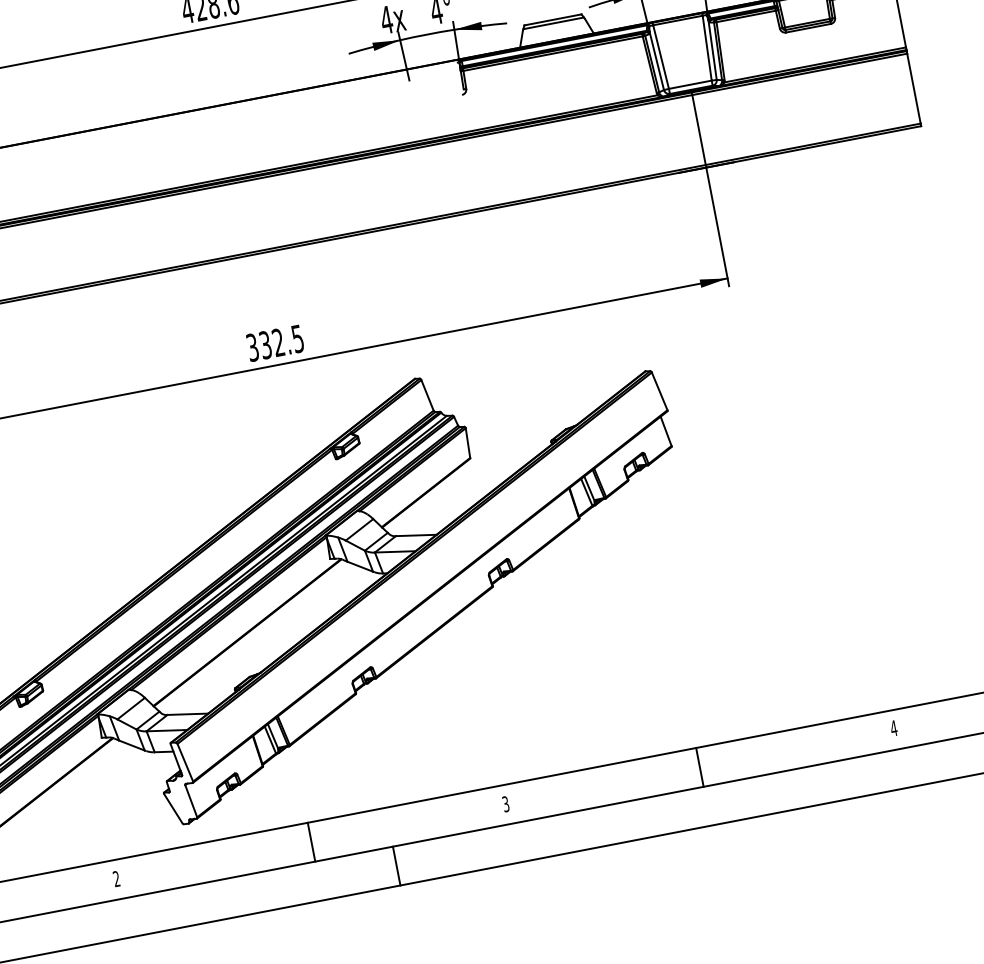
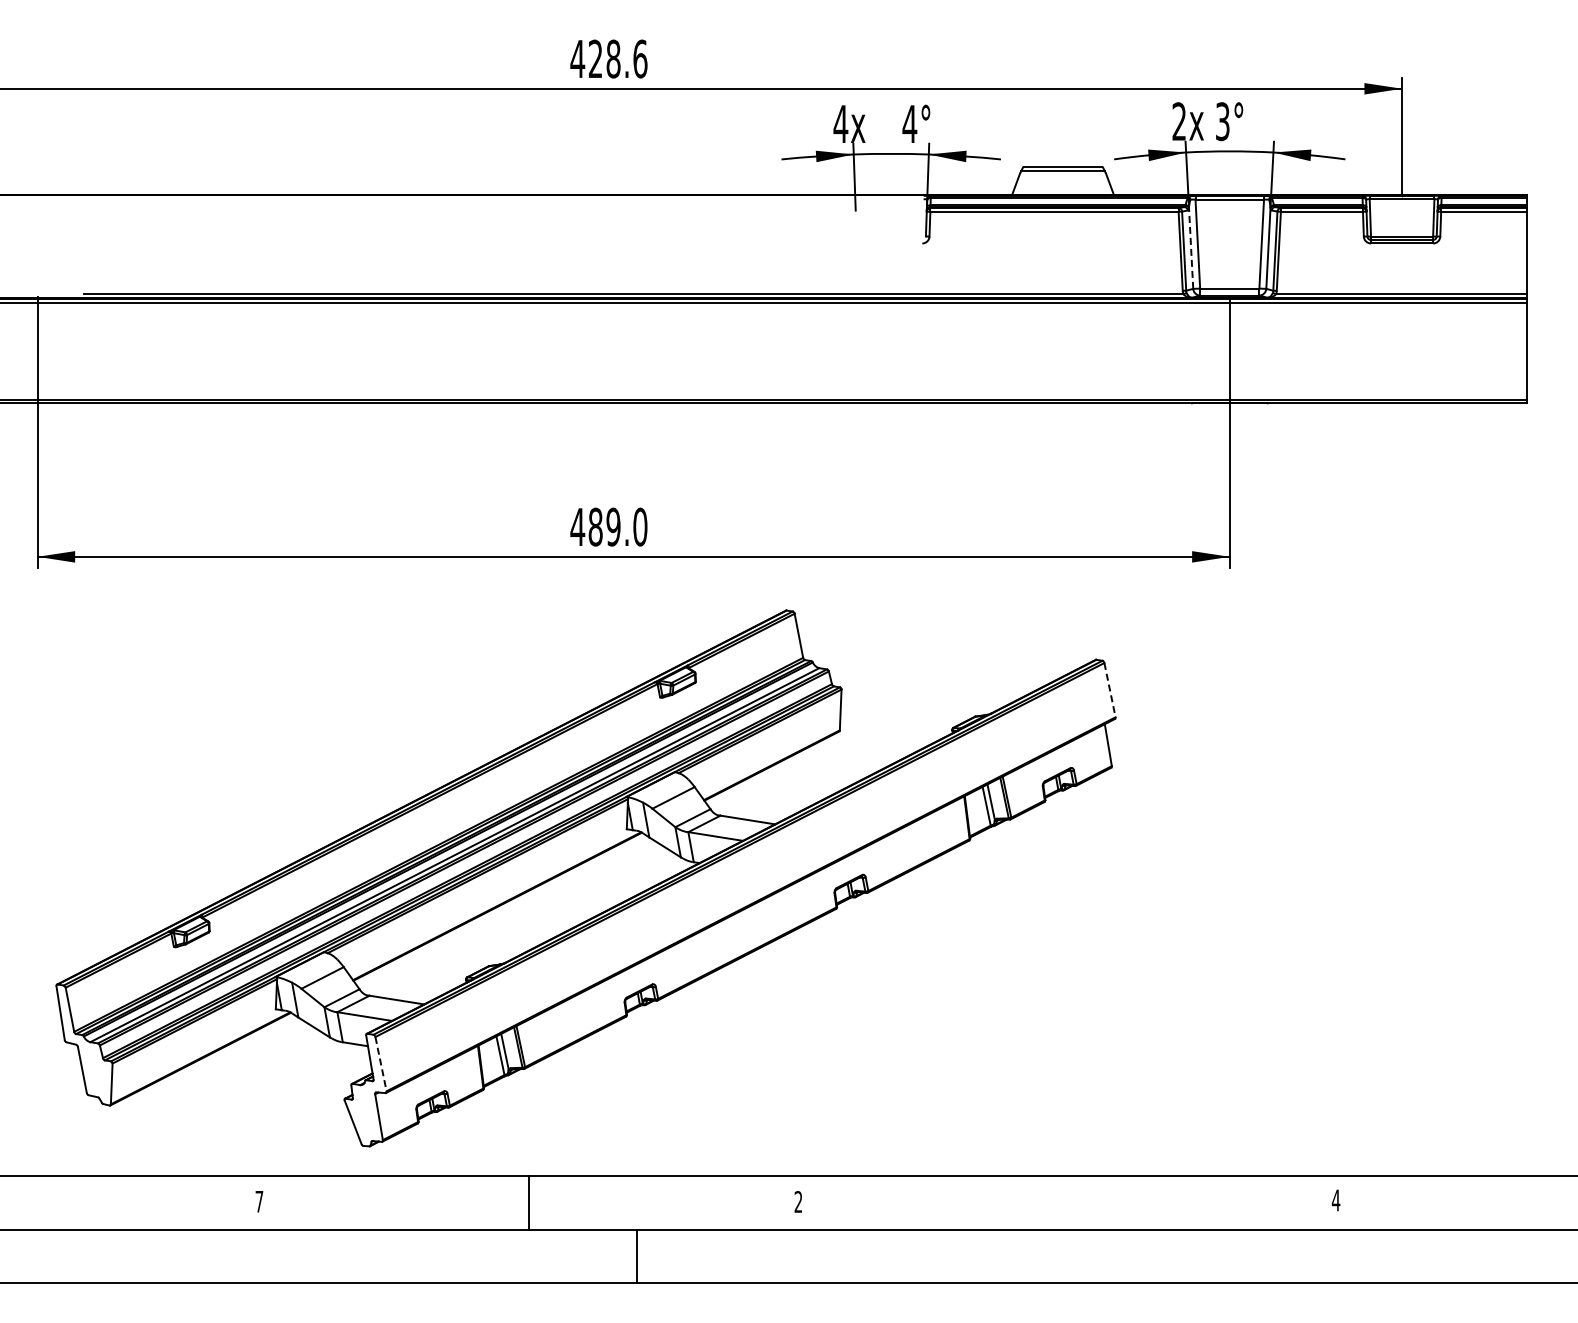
line: (657, 61) -> (1191, 248), solid -> dashed
text: (274, 342) -> (608, 526), 332.5 -> 489.0
line: (659, 391) -> (1109, 690), solid -> dashed
line: (185, 762) -> (381, 1064), solid -> dashed
line: (700, 767) -> (1067, 1202), removed
text: (506, 804) -> (798, 1202), 3 -> 2
text: (116, 878) -> (259, 1201), 2 -> 7

